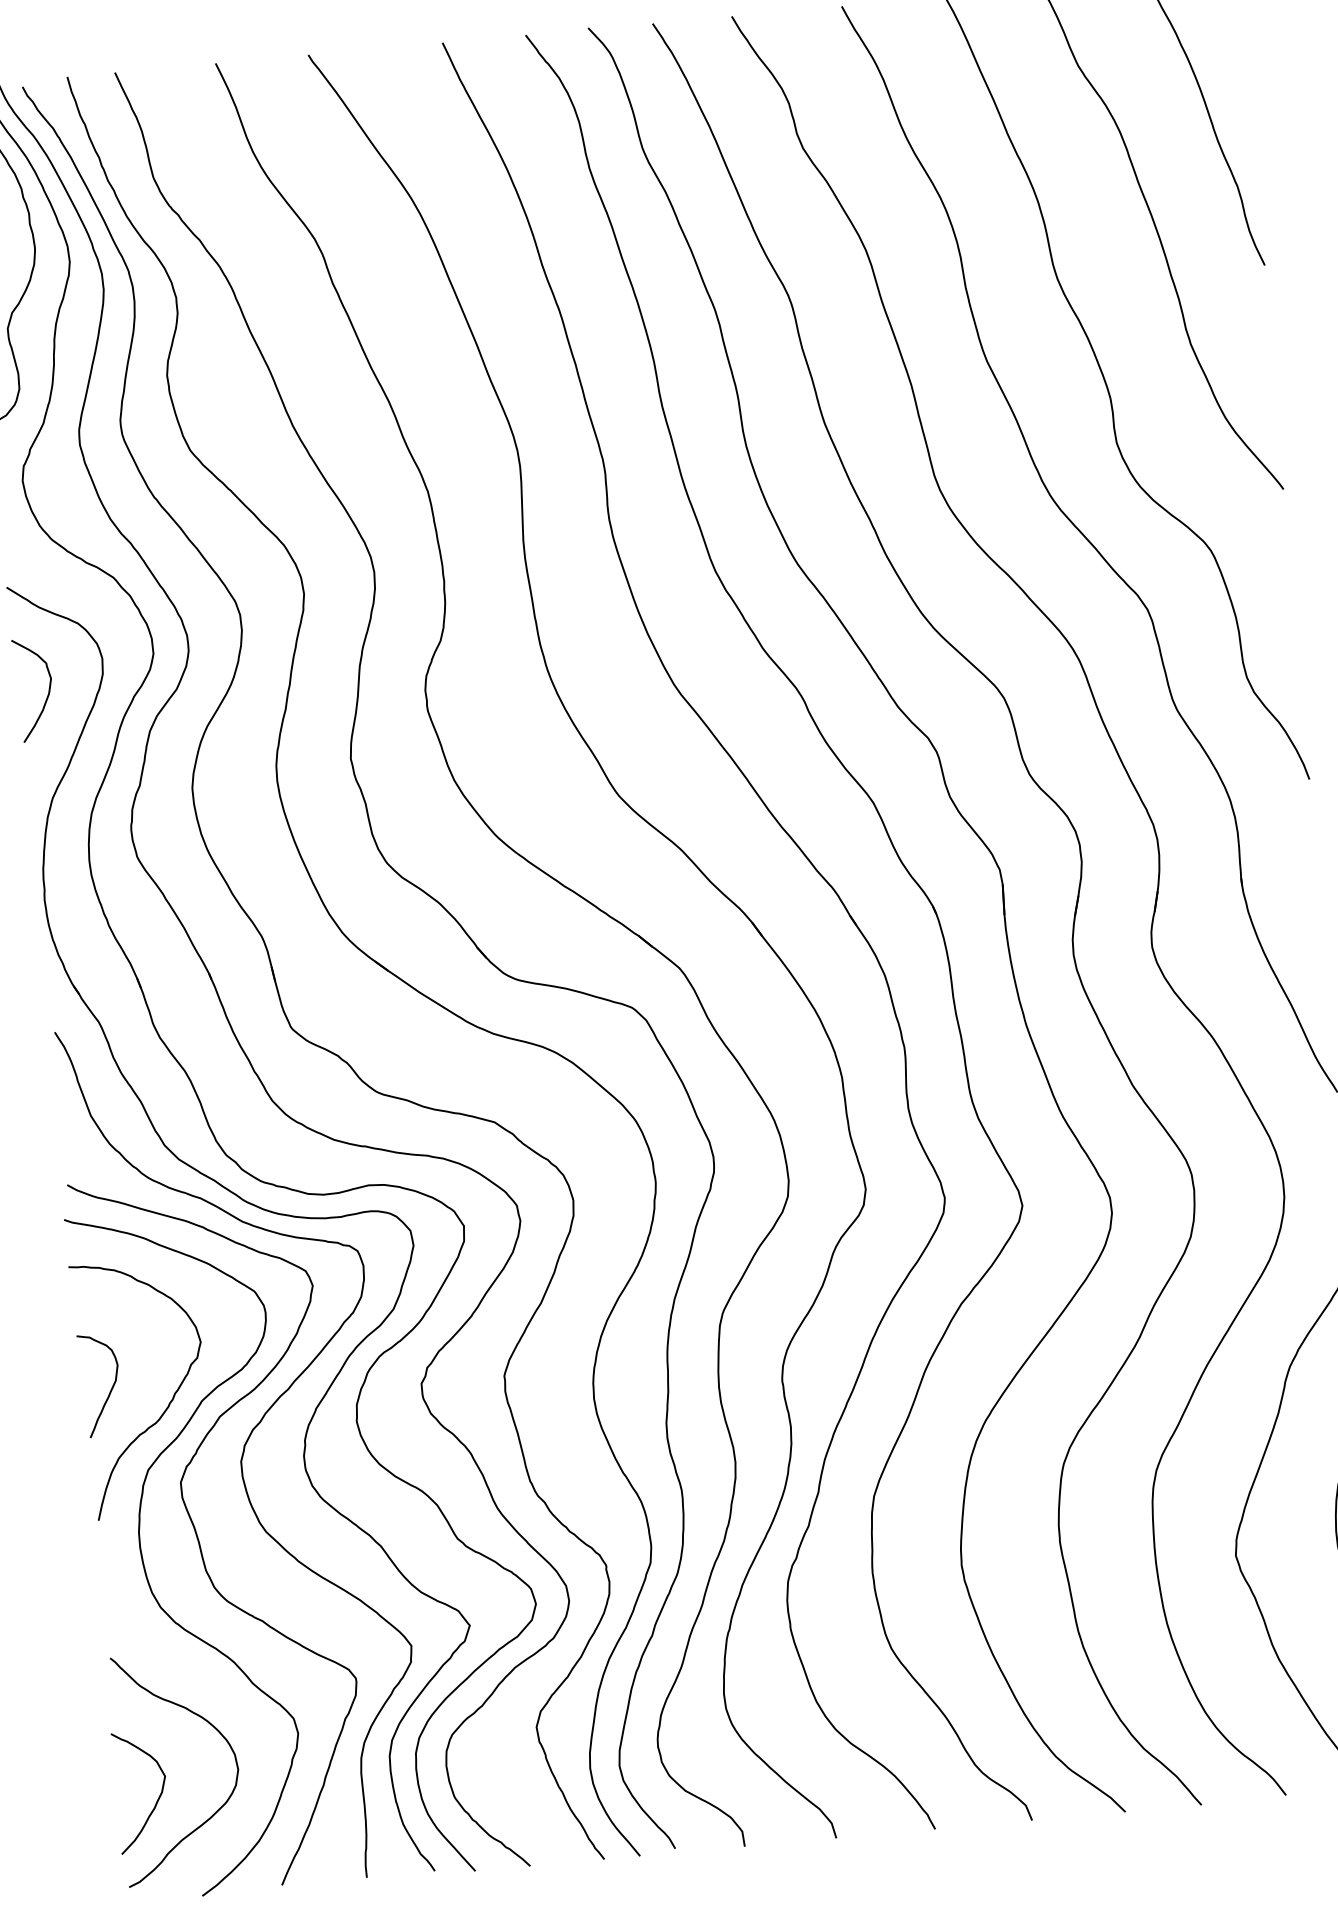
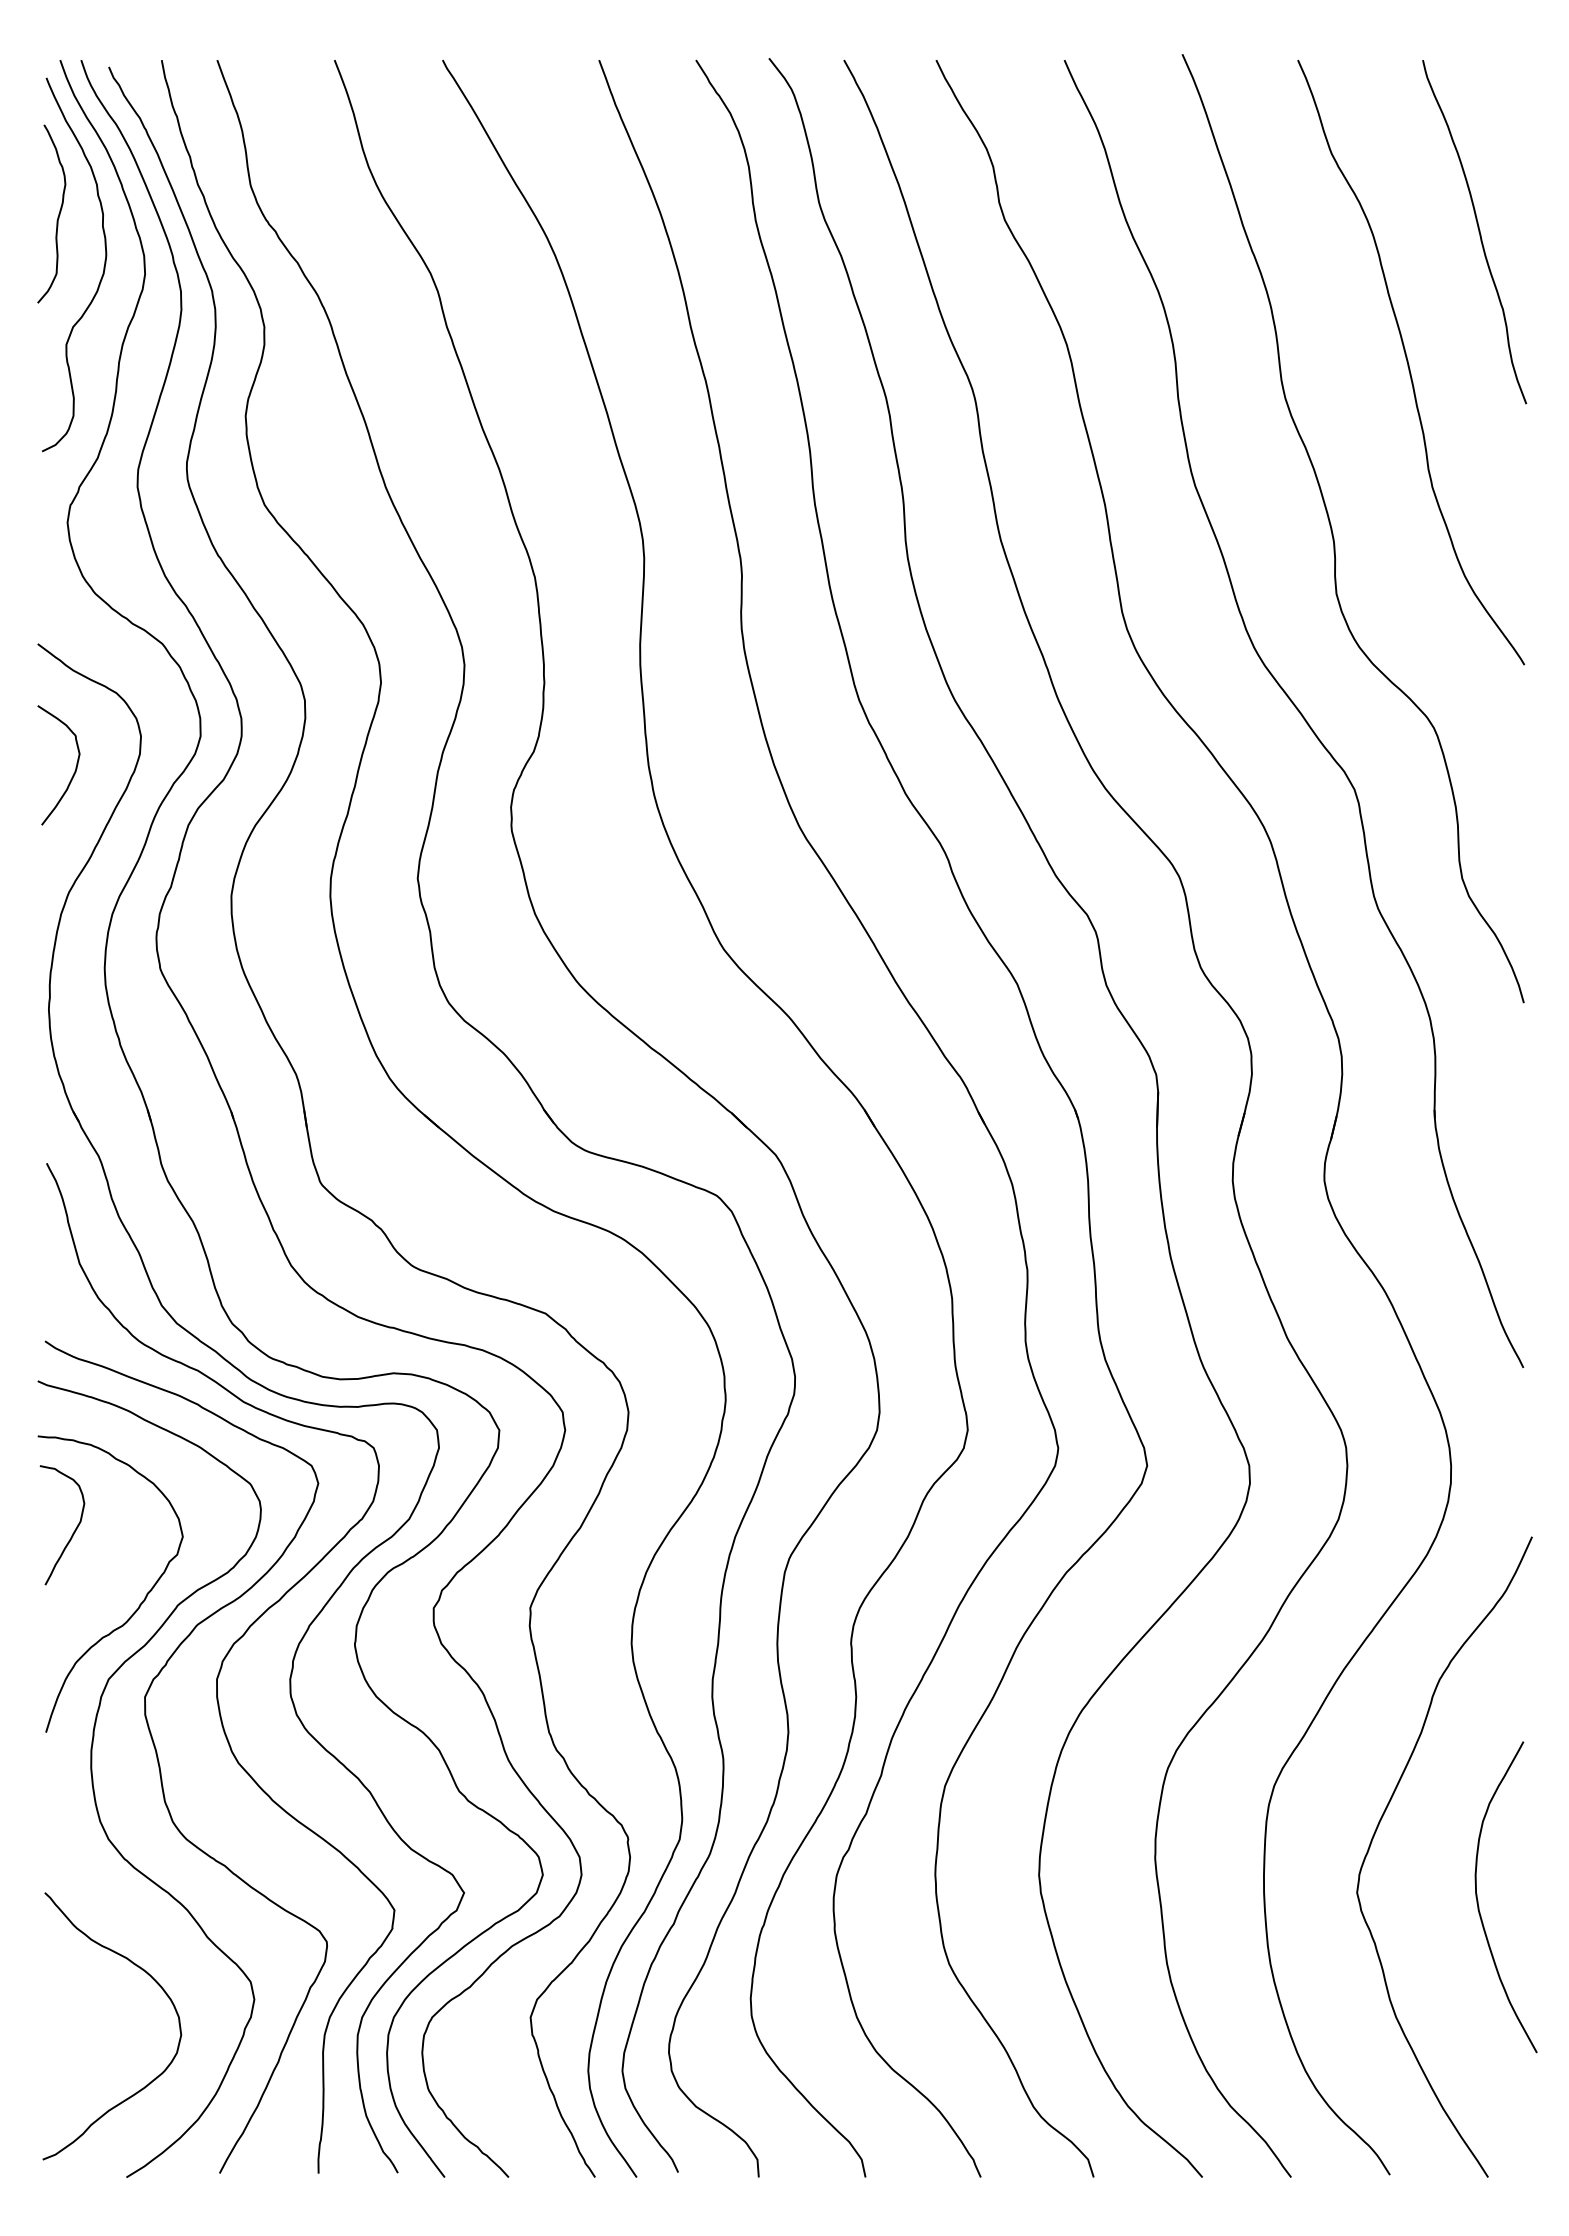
curve: (110, 1389) -> (73, 1531), moved
curve: (158, 1798) -> (85, 2059), removed

